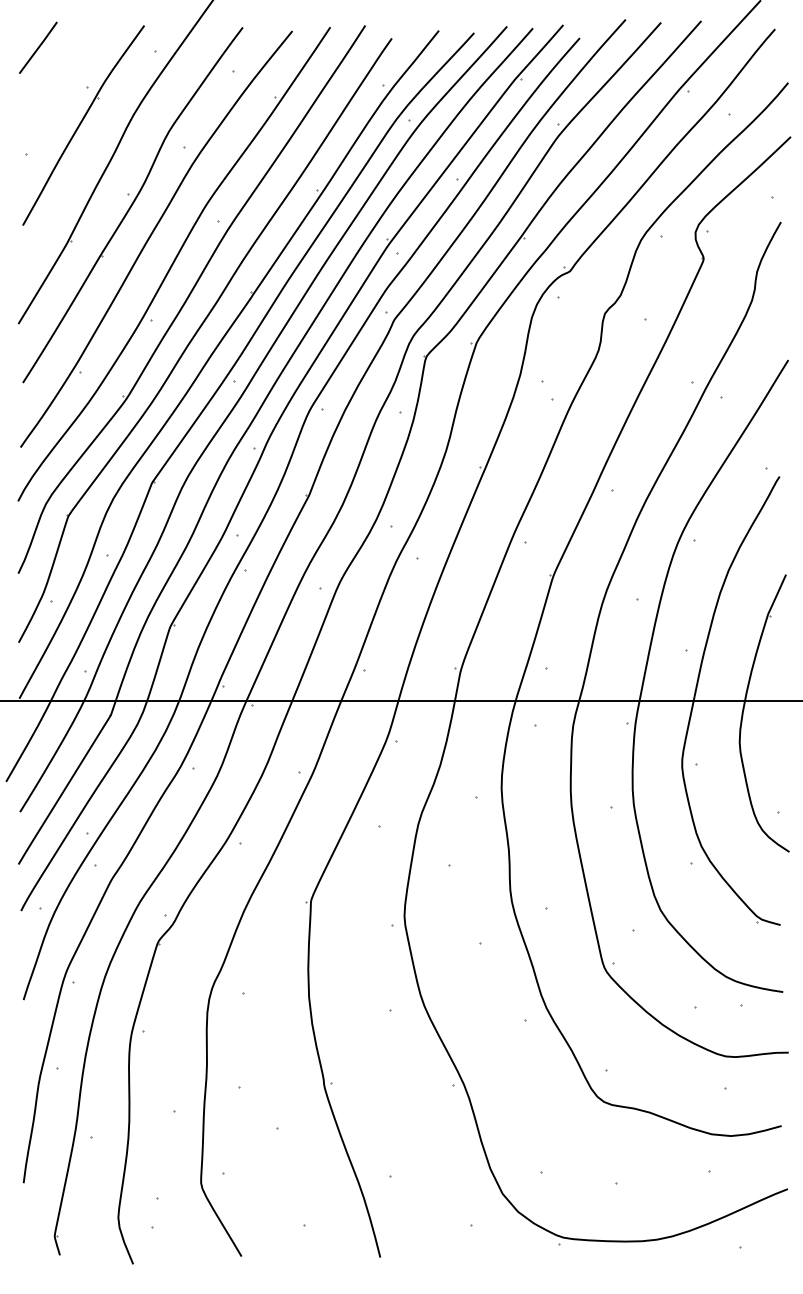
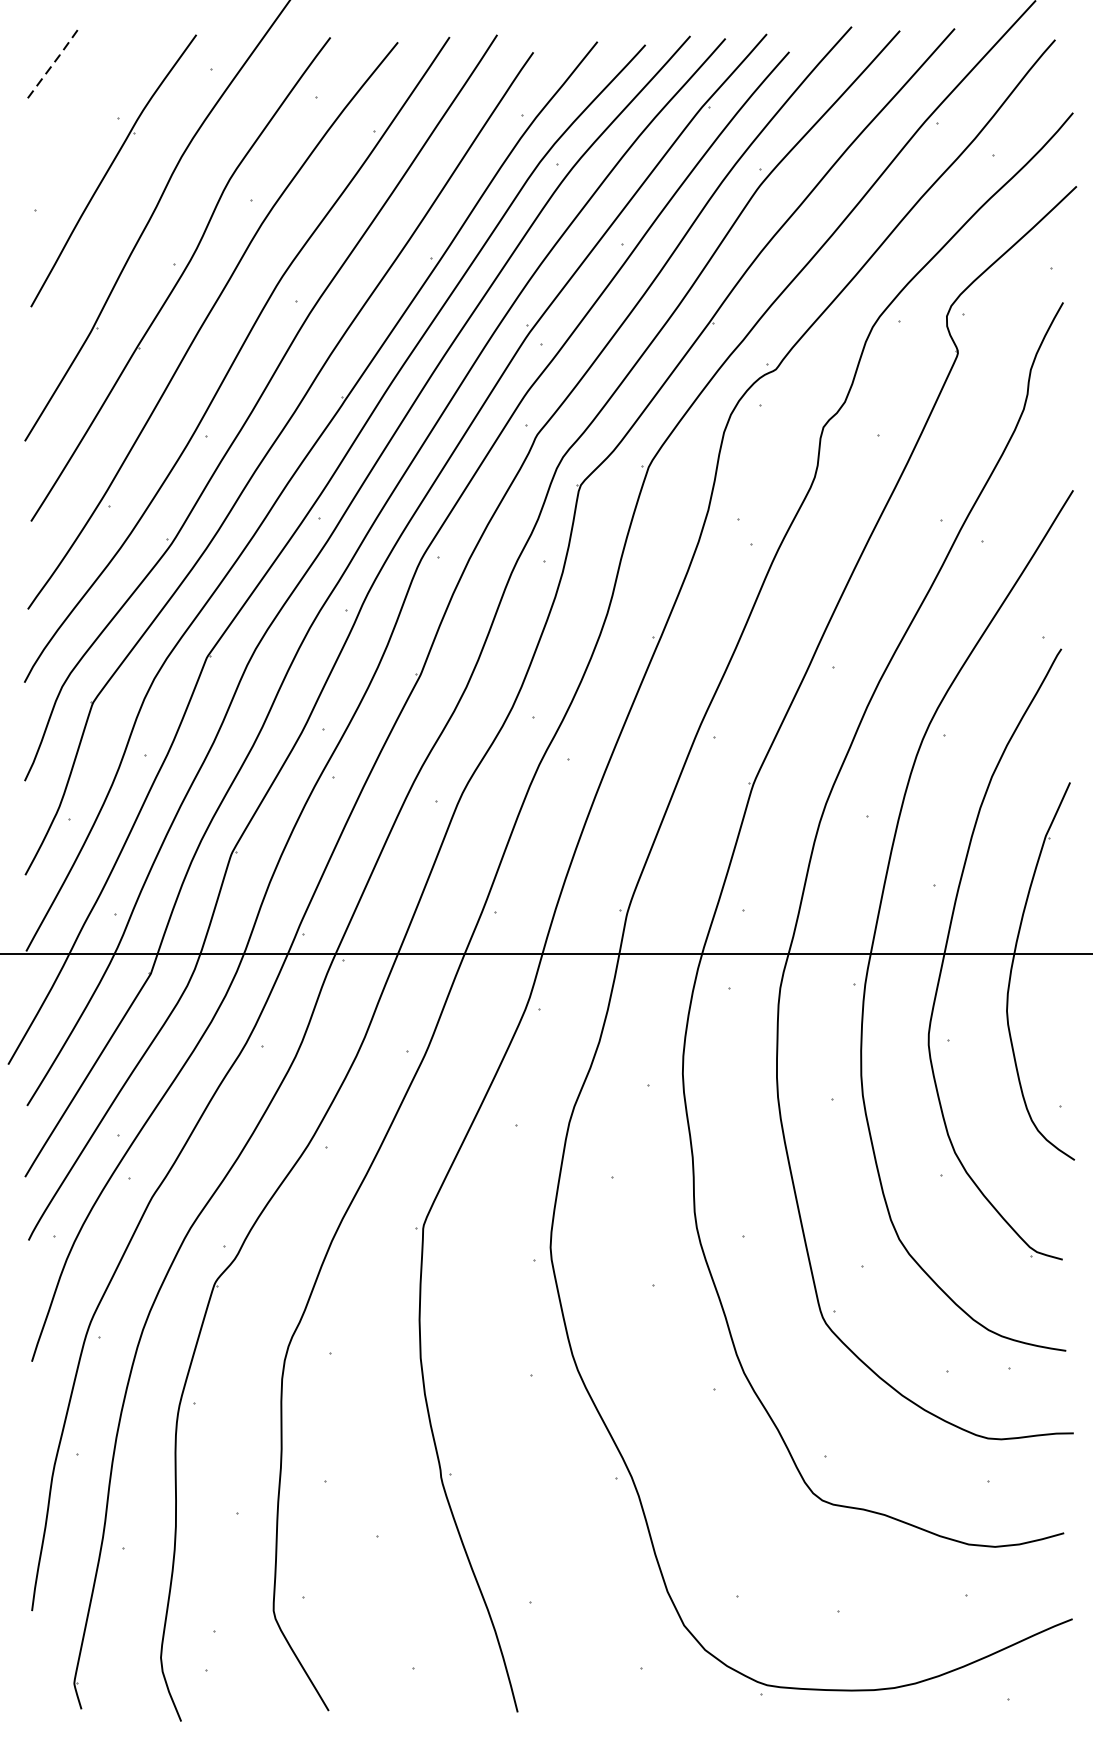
line: (38, 48) -> (52, 66), solid -> dashed

